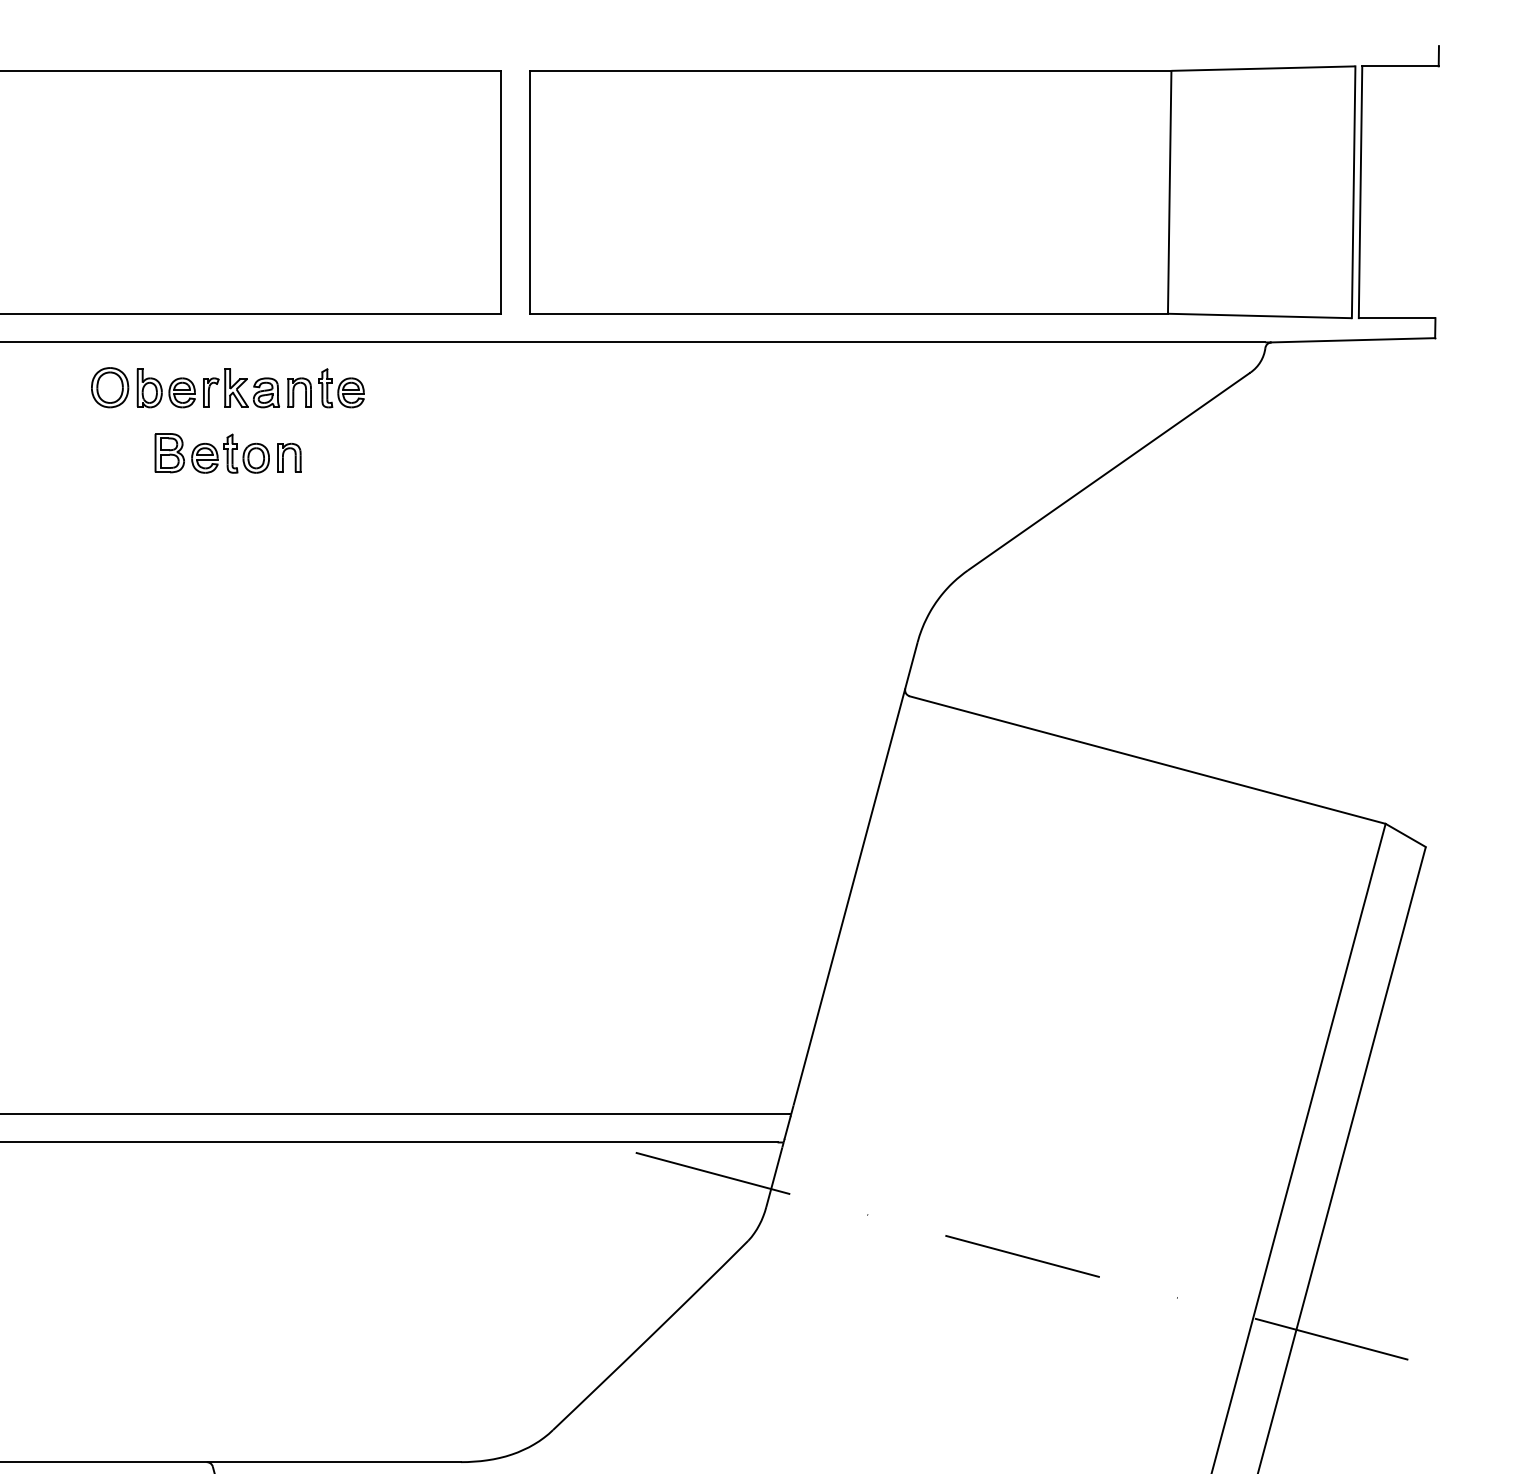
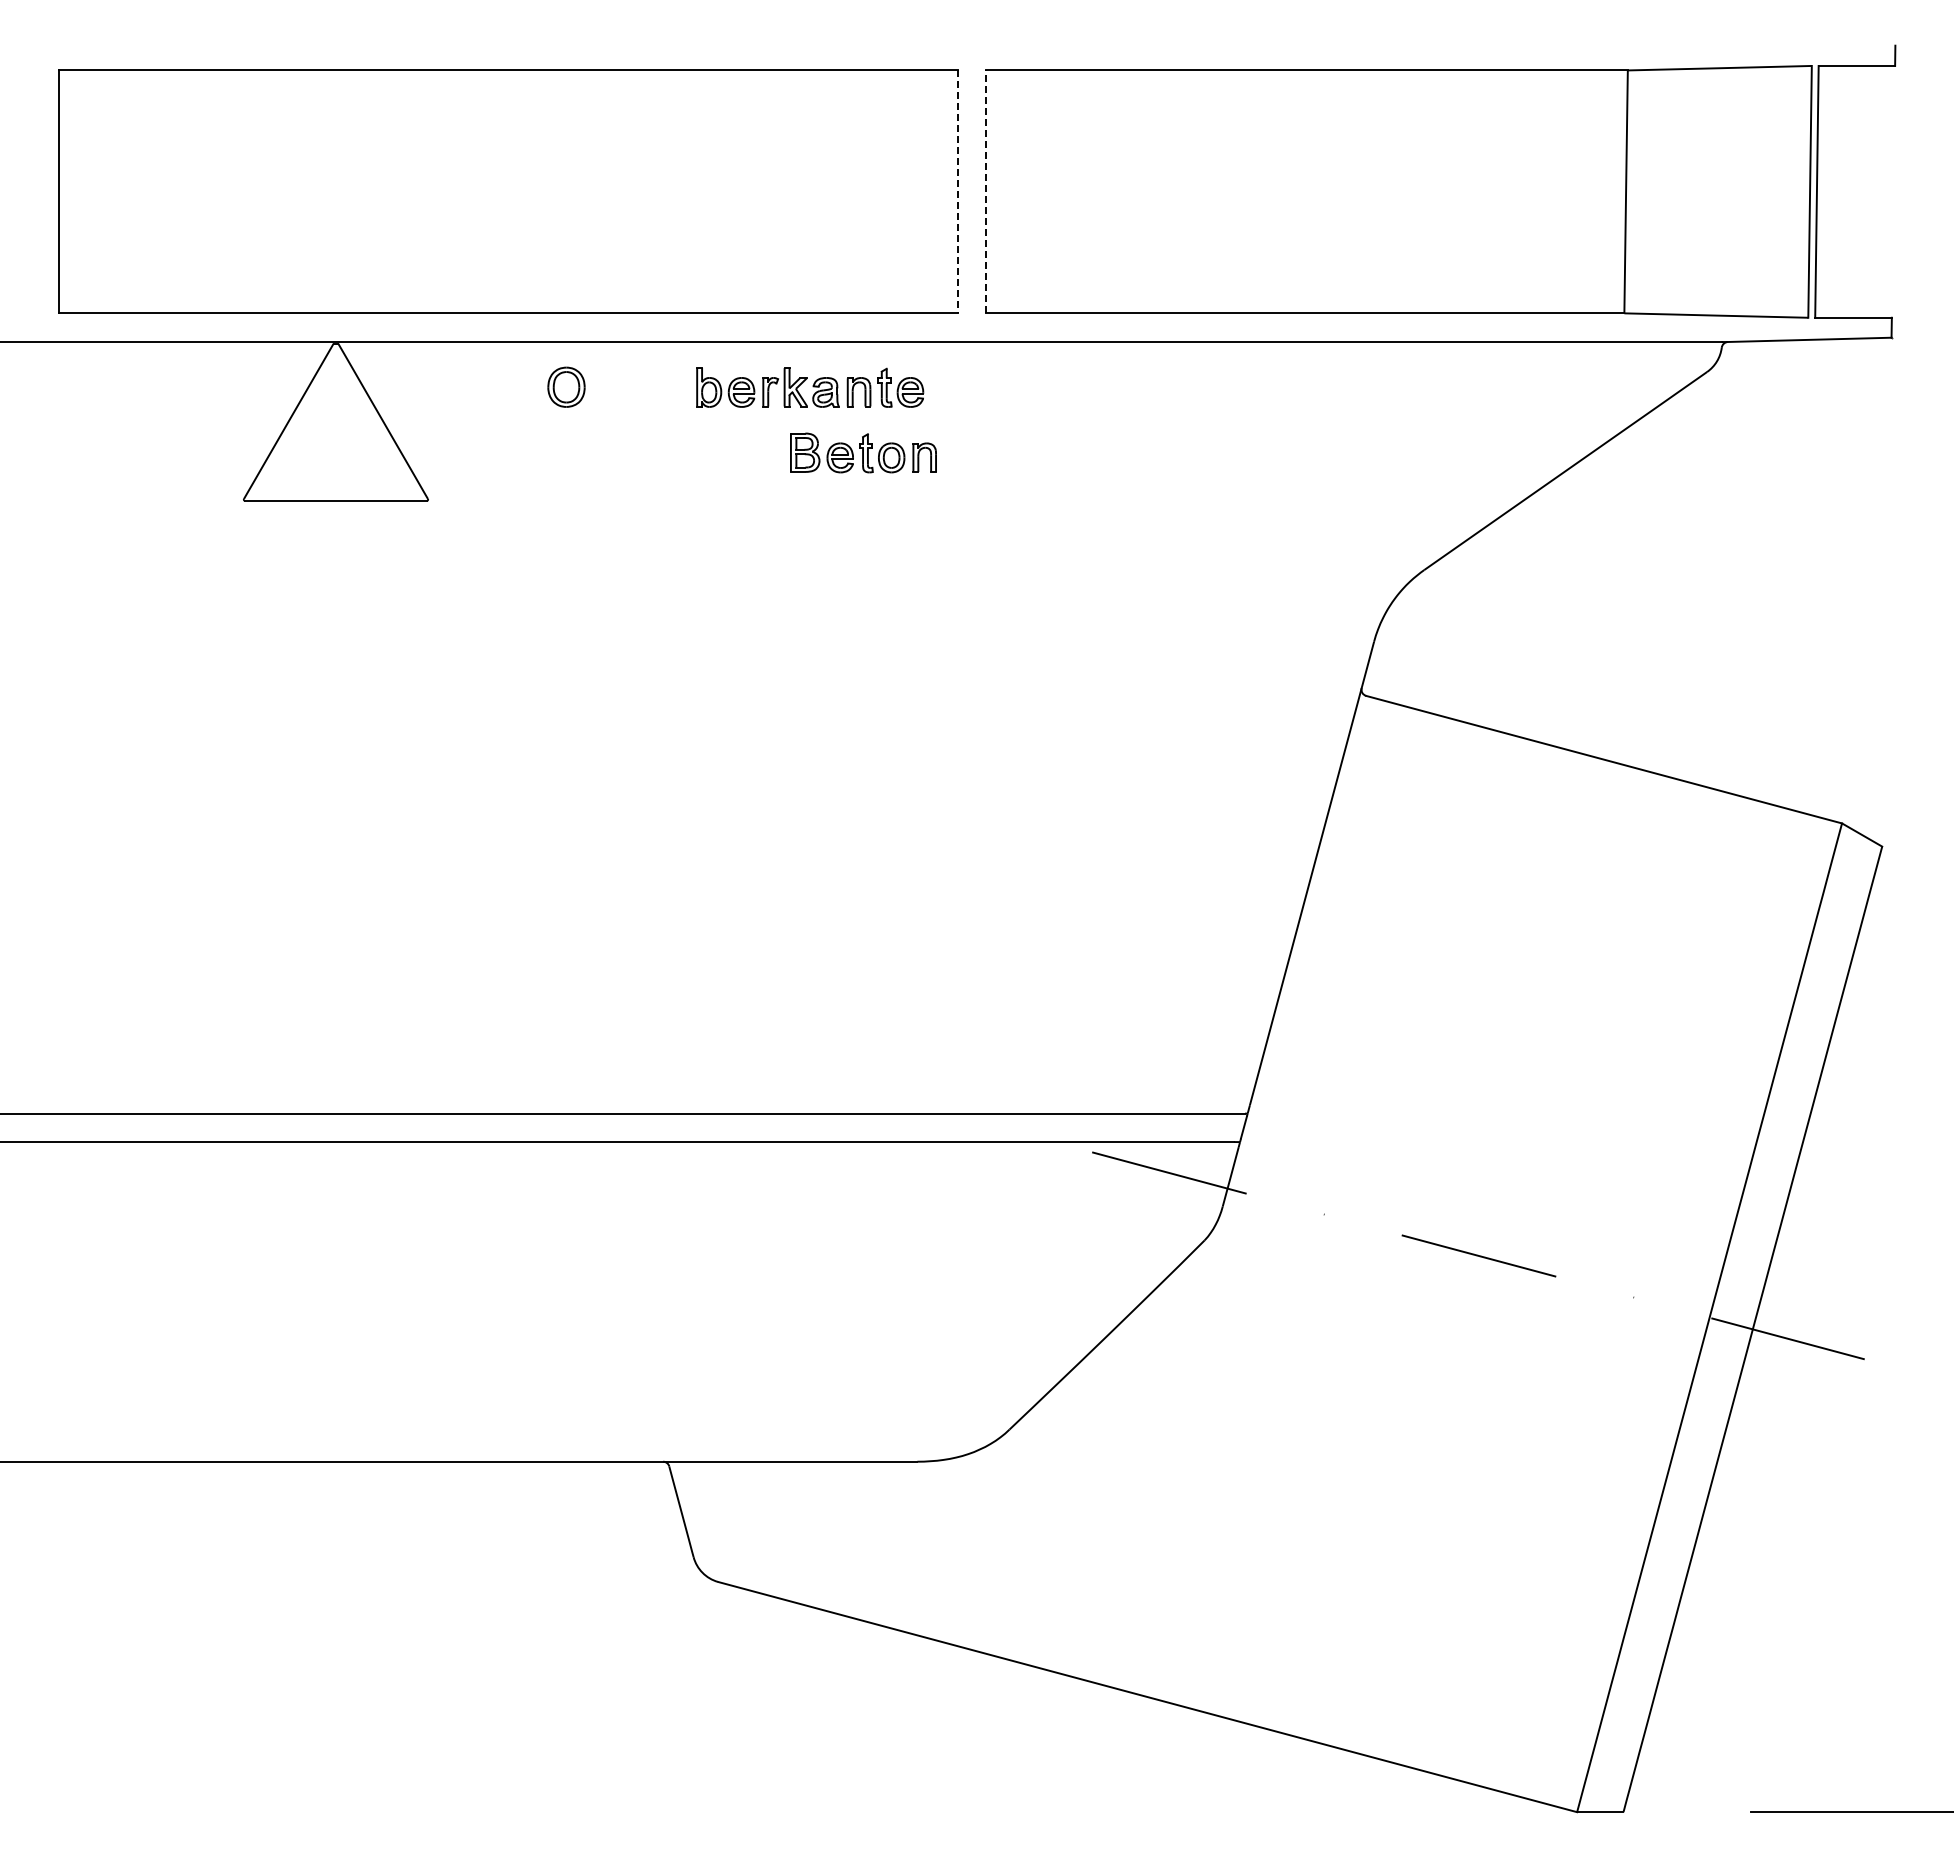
line: (530, 191) -> (986, 191), solid -> dashed
line: (501, 192) -> (957, 192), solid -> dashed
part: (251, 387) -> (810, 387), moved
part: (228, 452) -> (863, 452), moved

